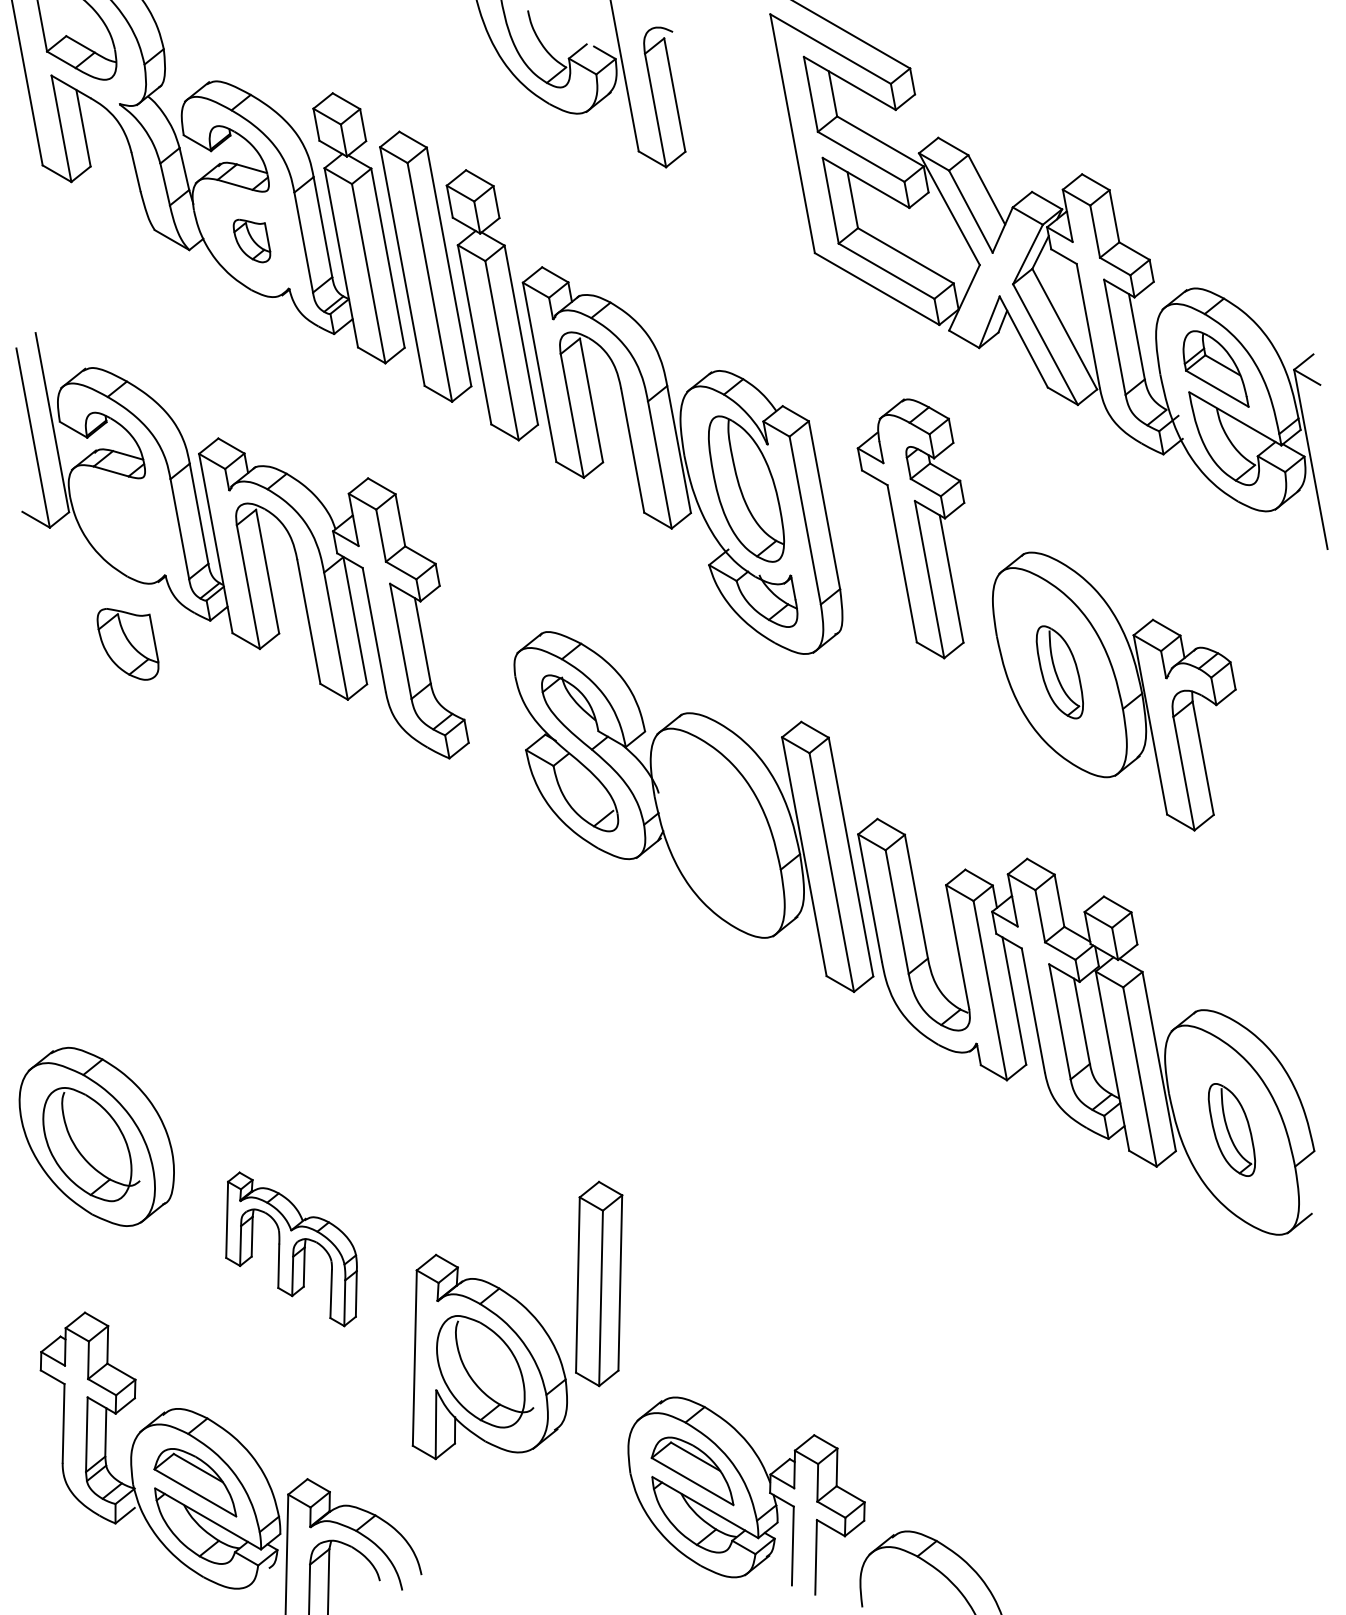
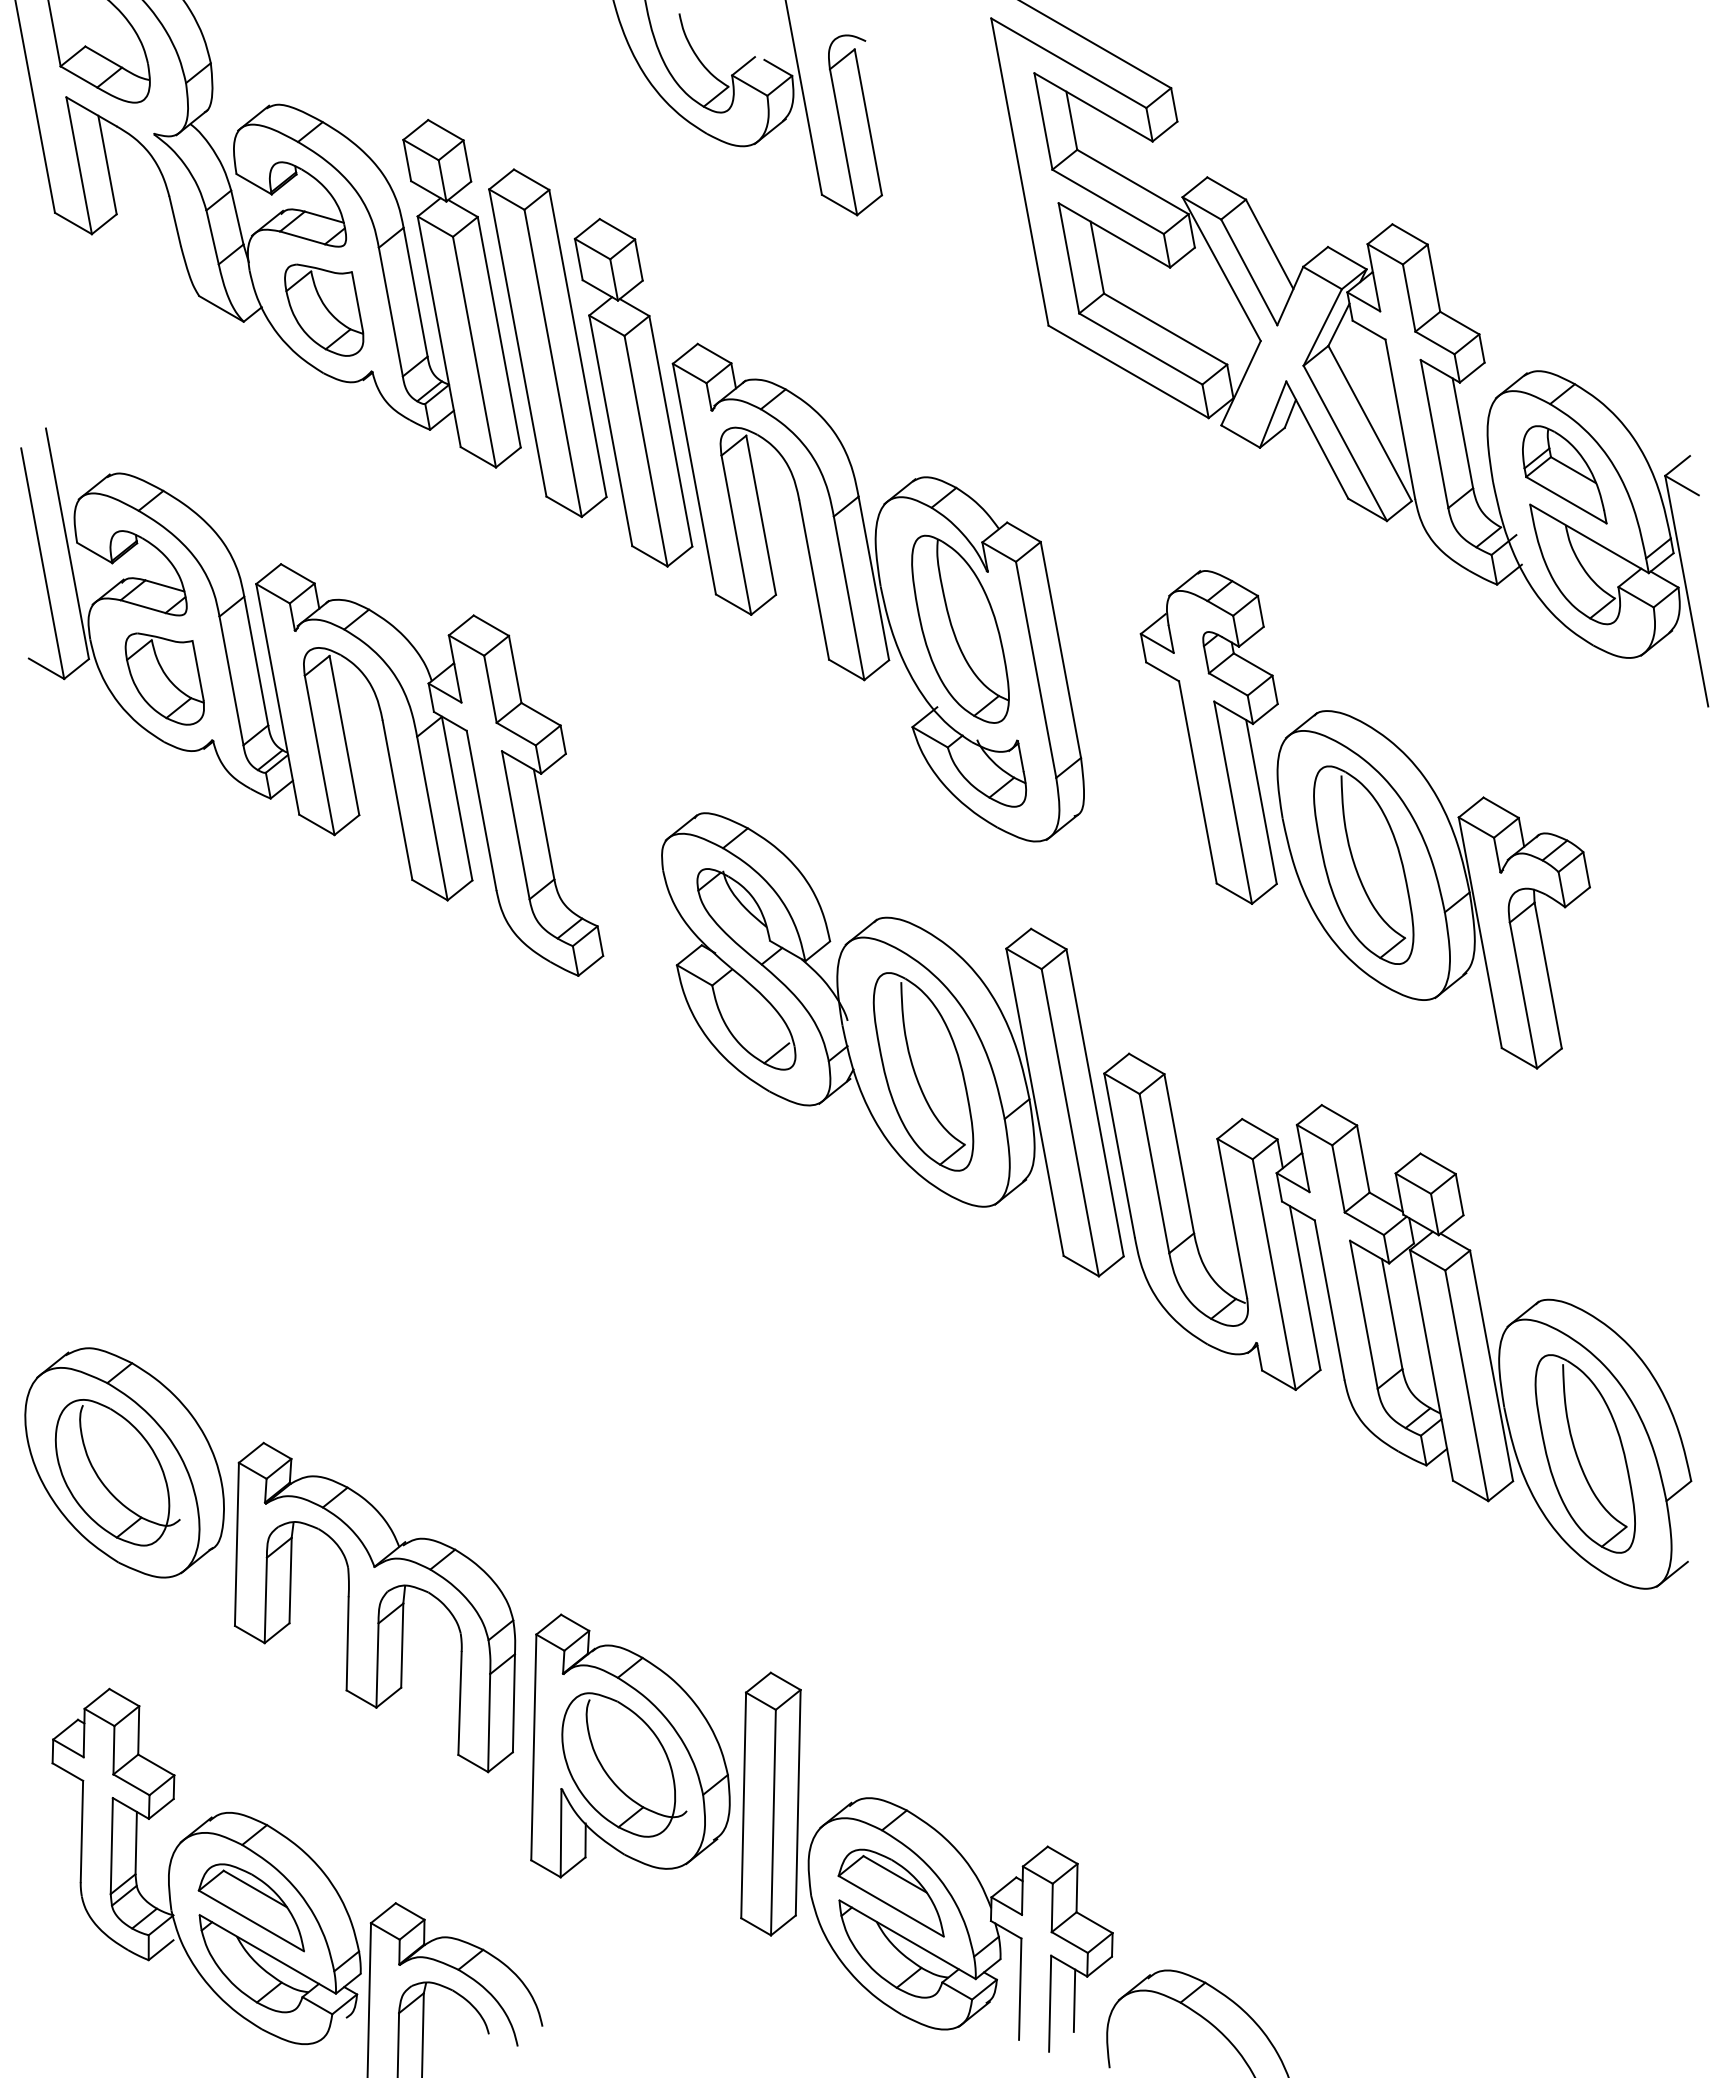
part: (252, 240) -> (324, 309), size x1.67
part: (910, 528) -> (1208, 737), moved
part: (127, 643) -> (164, 678), moved
part: (1059, 671) -> (1363, 864), size x1.67
part: (717, 832) -> (923, 1071), added
part: (1231, 1129) -> (1584, 1453), size x1.67
part: (291, 1249) -> (375, 1607), size x1.67
part: (598, 1283) -> (770, 1803), moved
line: (835, 1554) -> (1074, 2000), added

